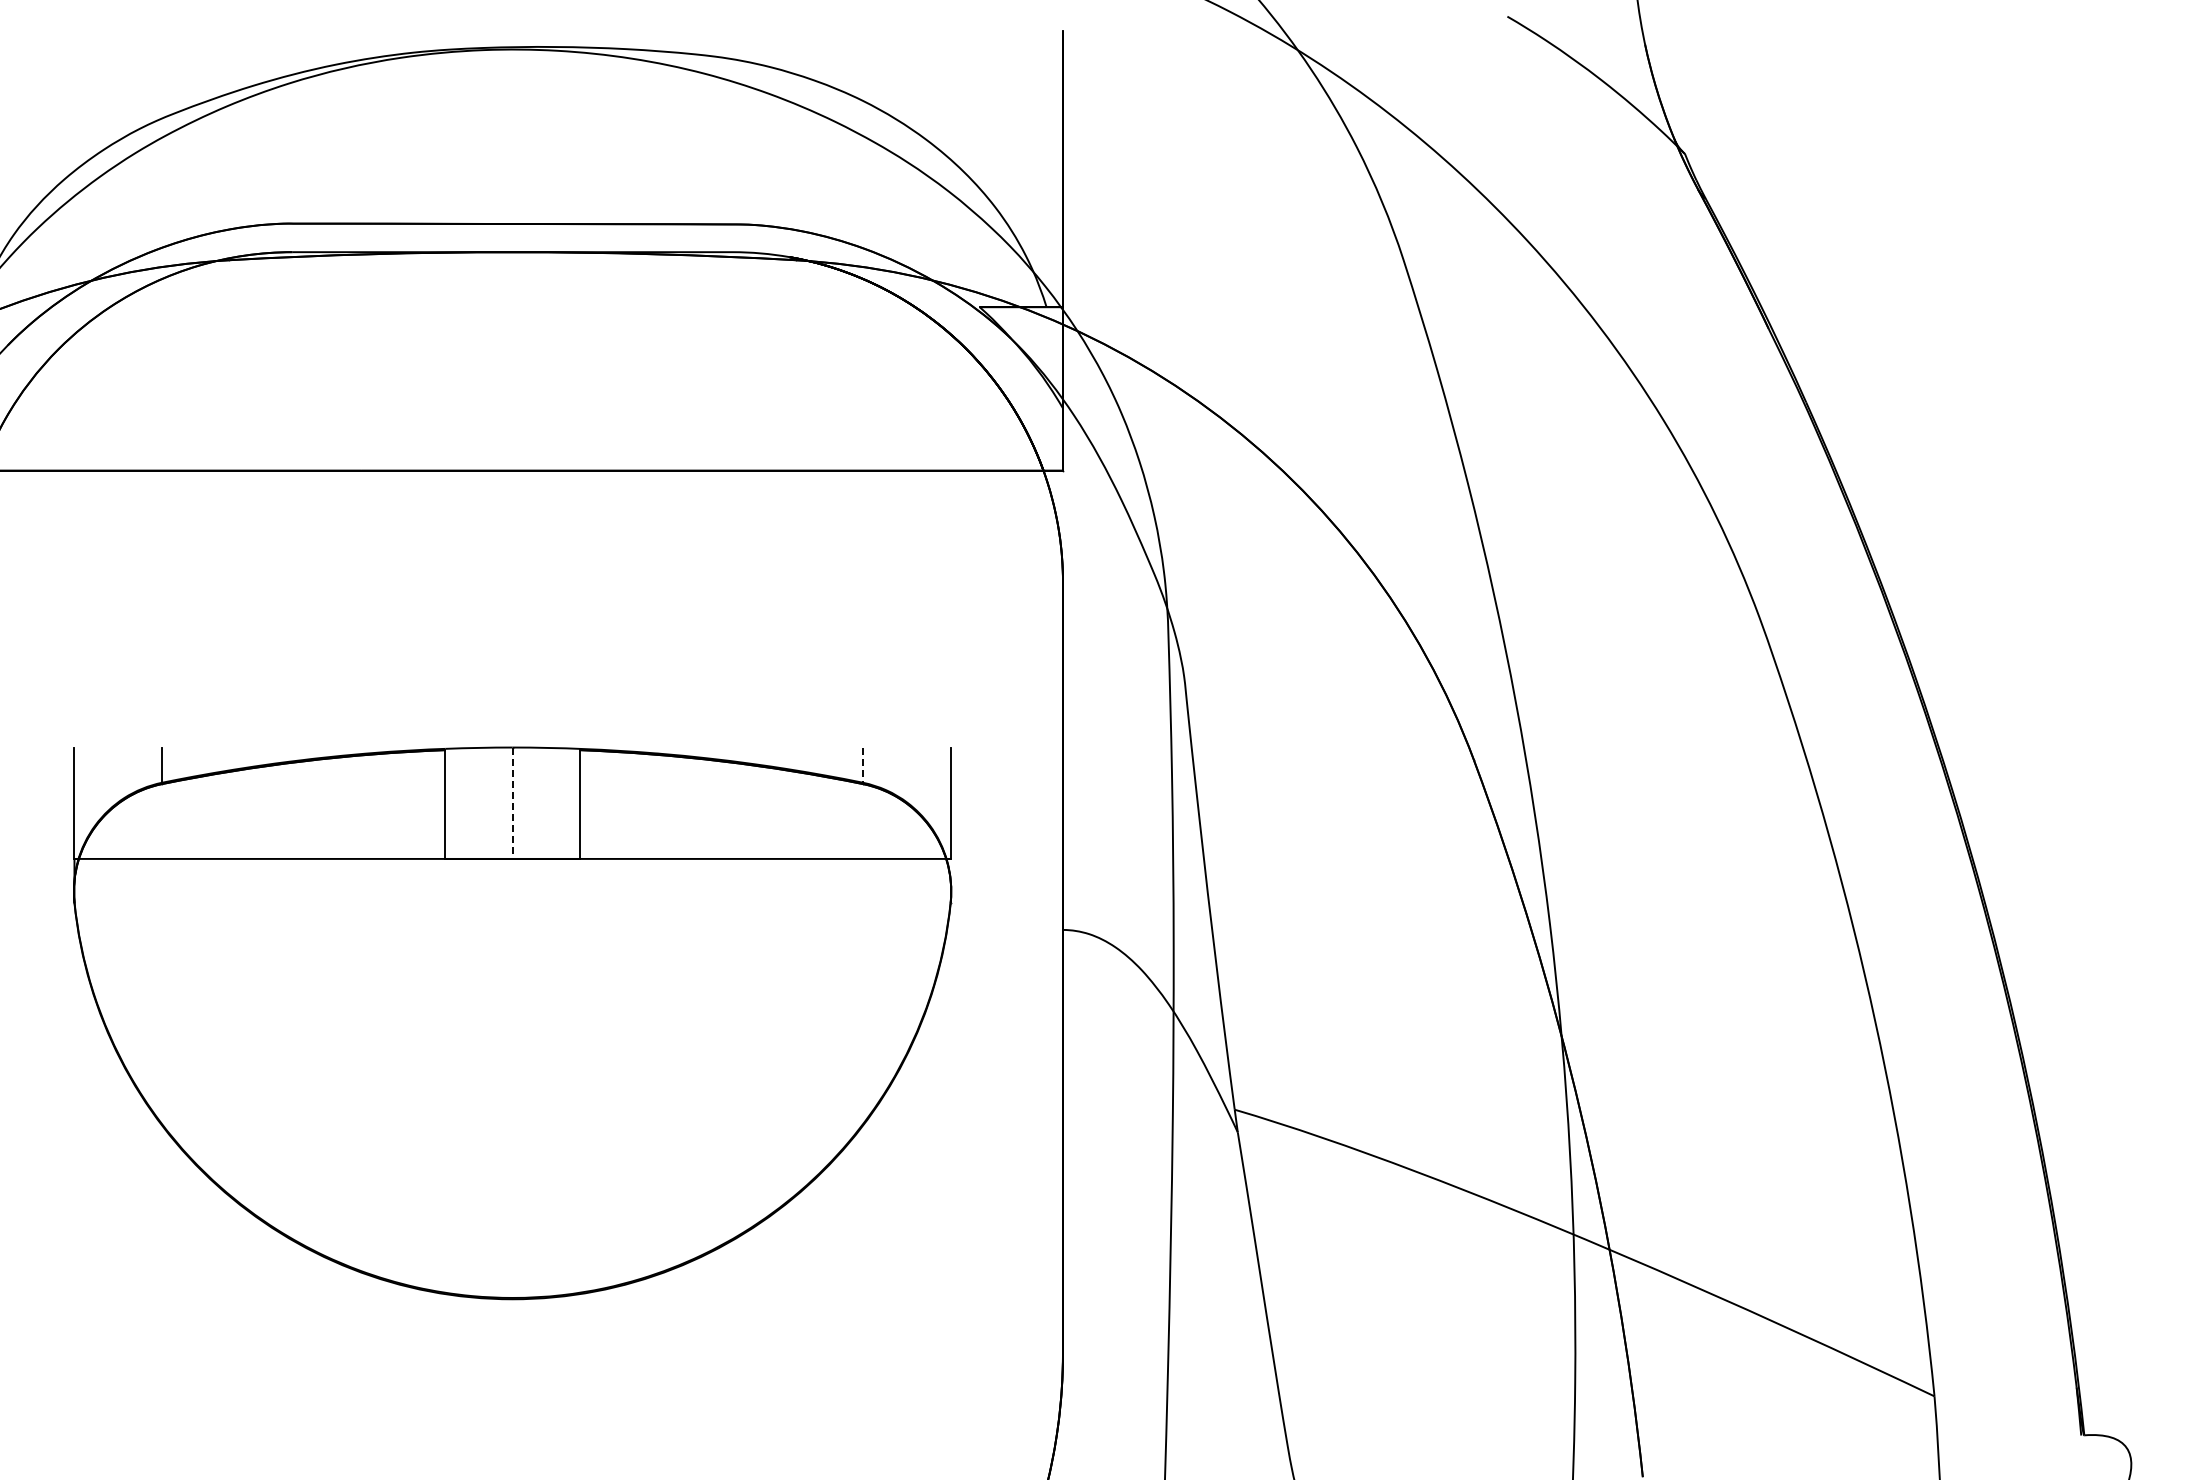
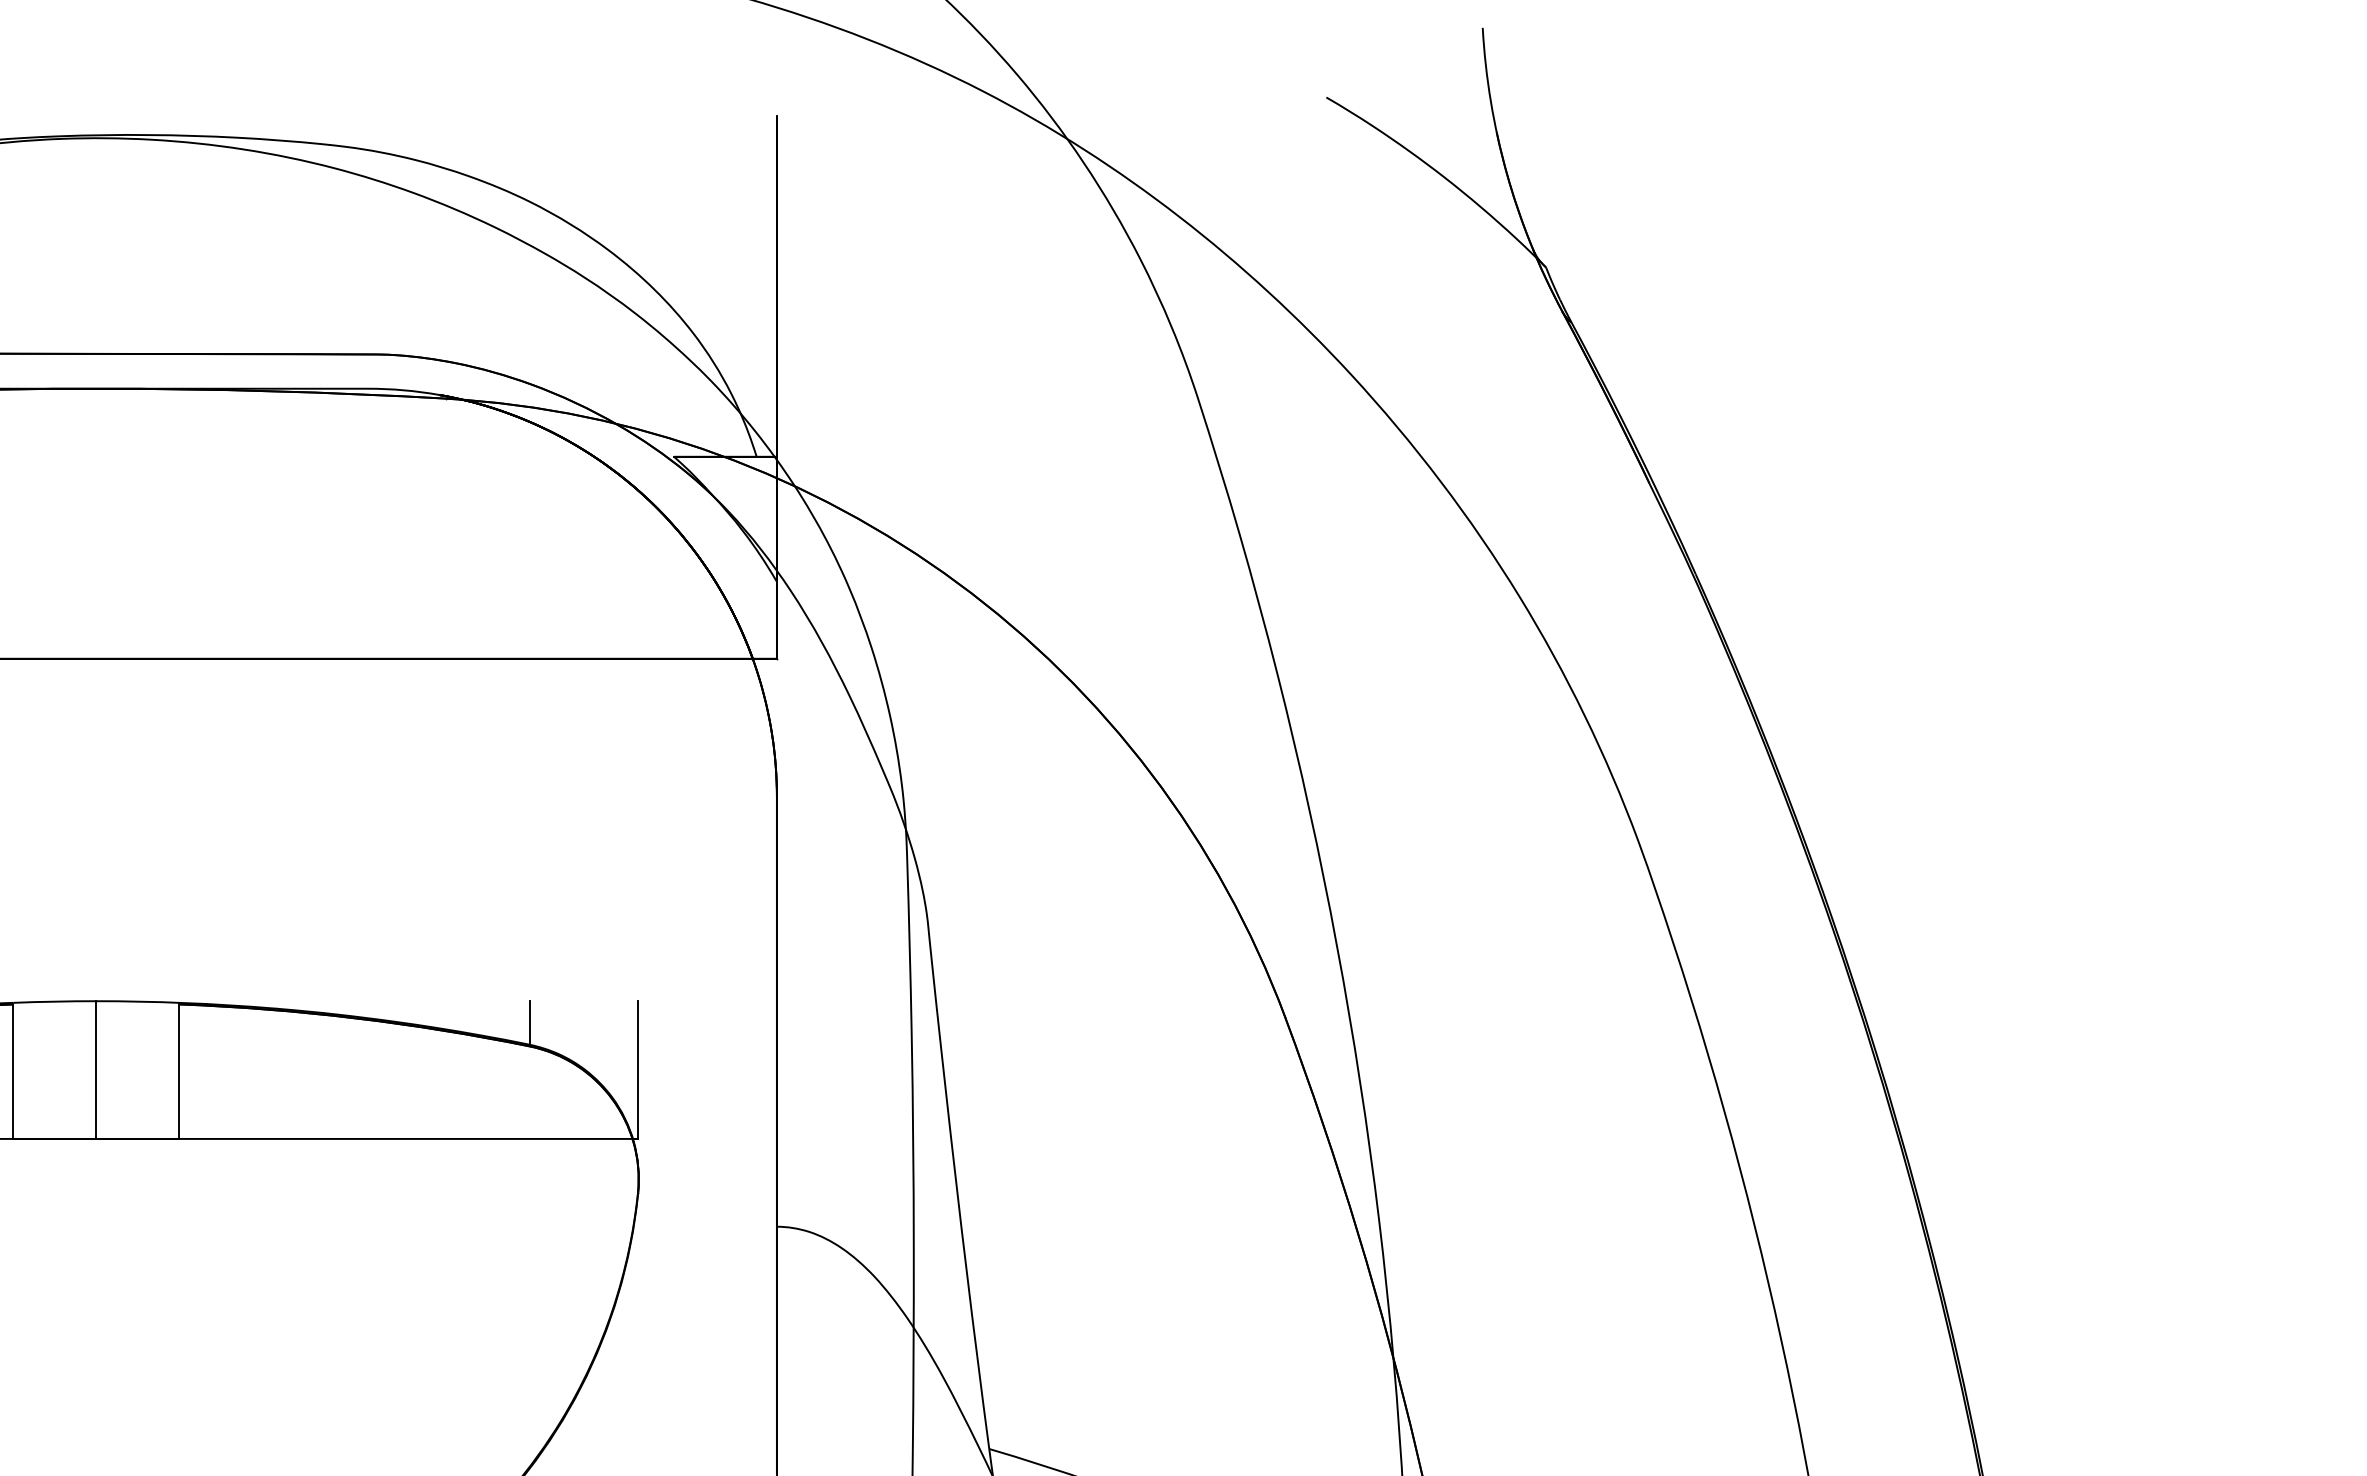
line: (863, 766) -> (530, 1024), dashed -> solid
line: (512, 803) -> (96, 1070), dashed -> solid

